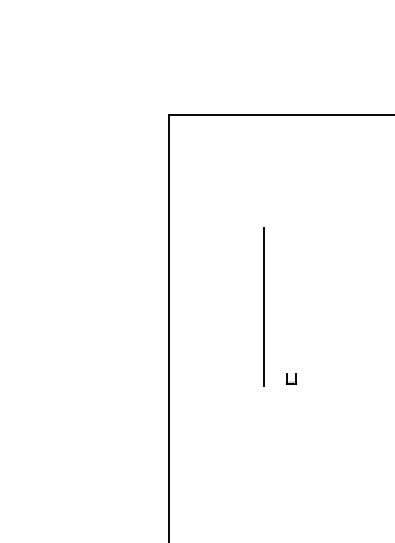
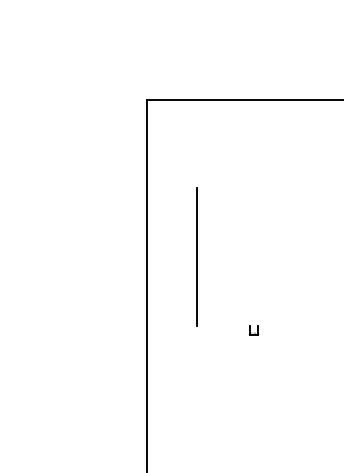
line: (263, 306) -> (196, 256), moved

